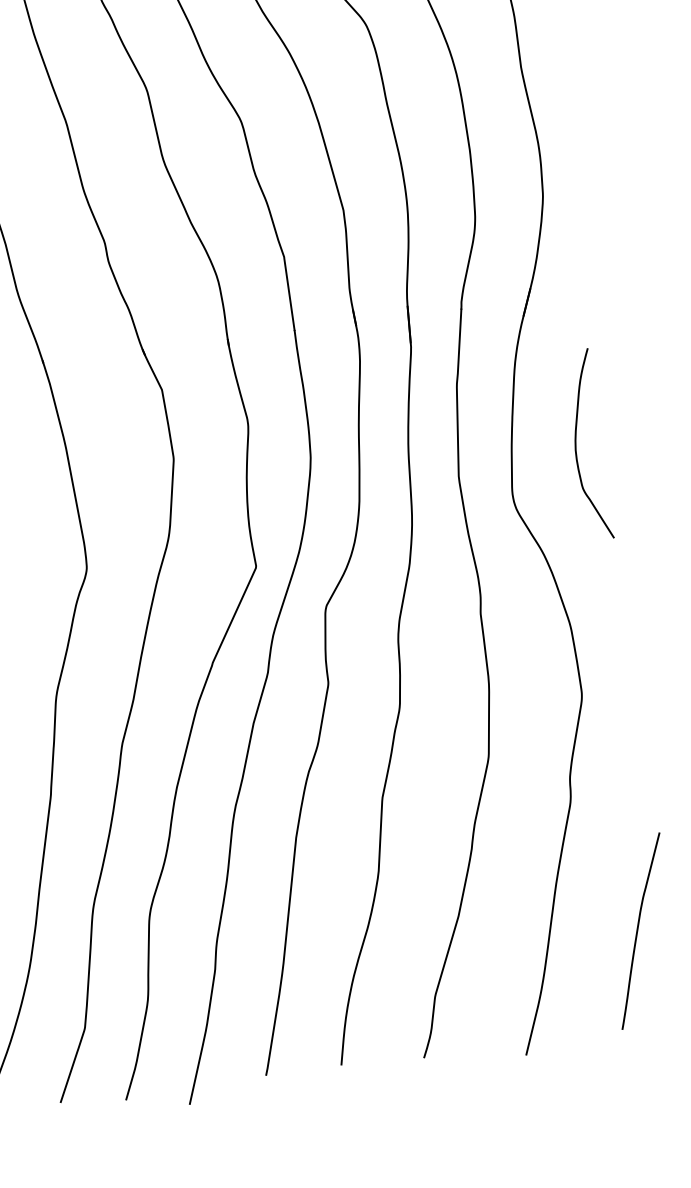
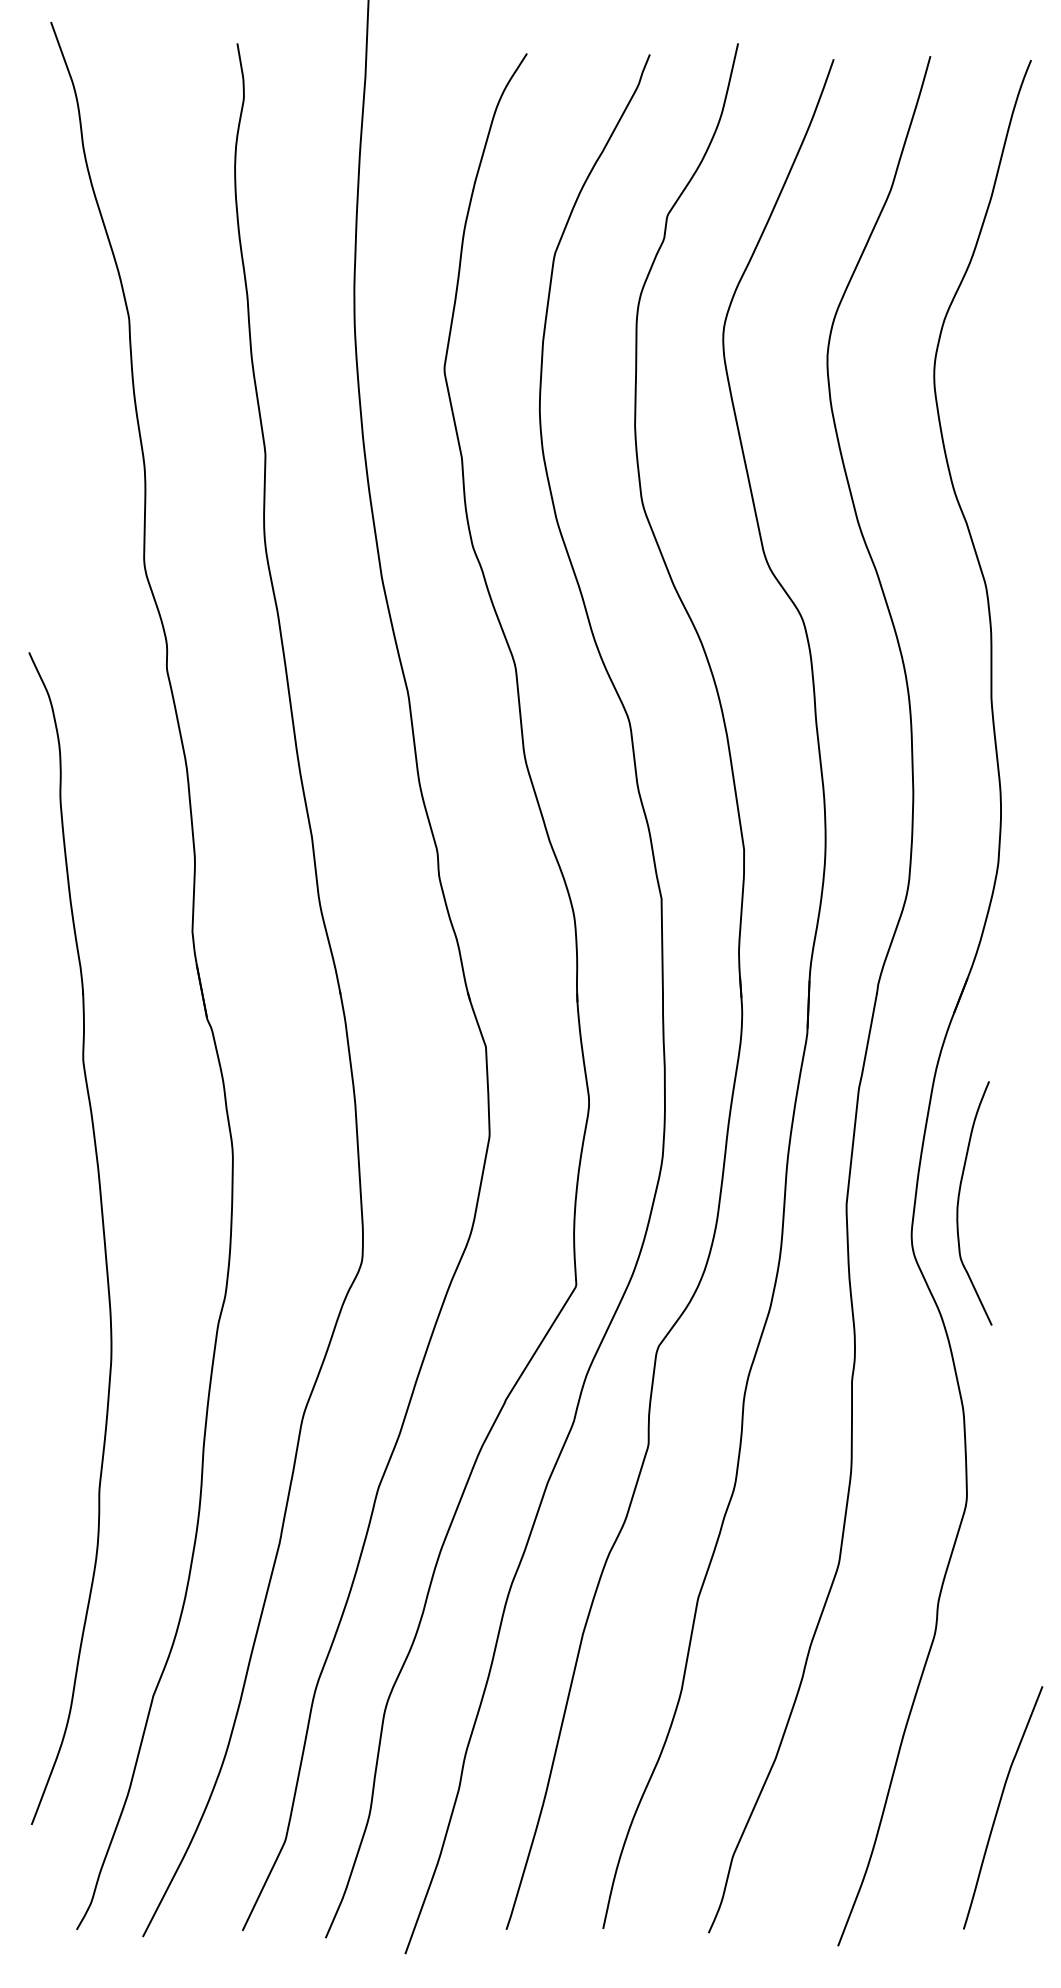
curve: (576, 444) -> (959, 1201), moved

